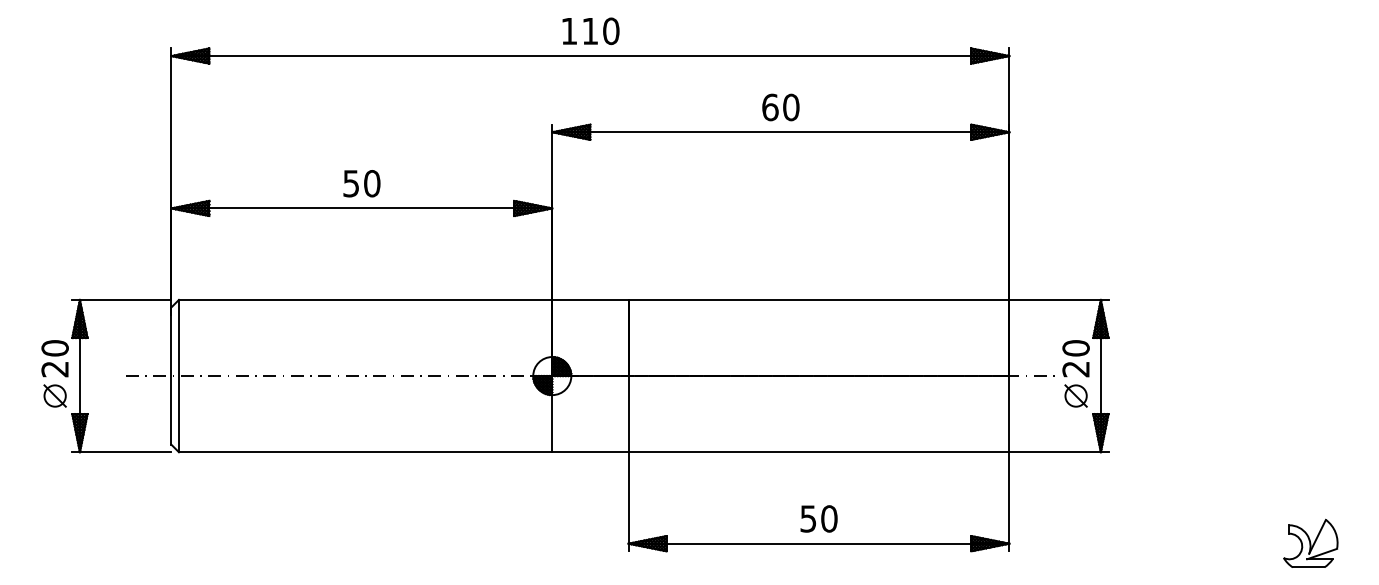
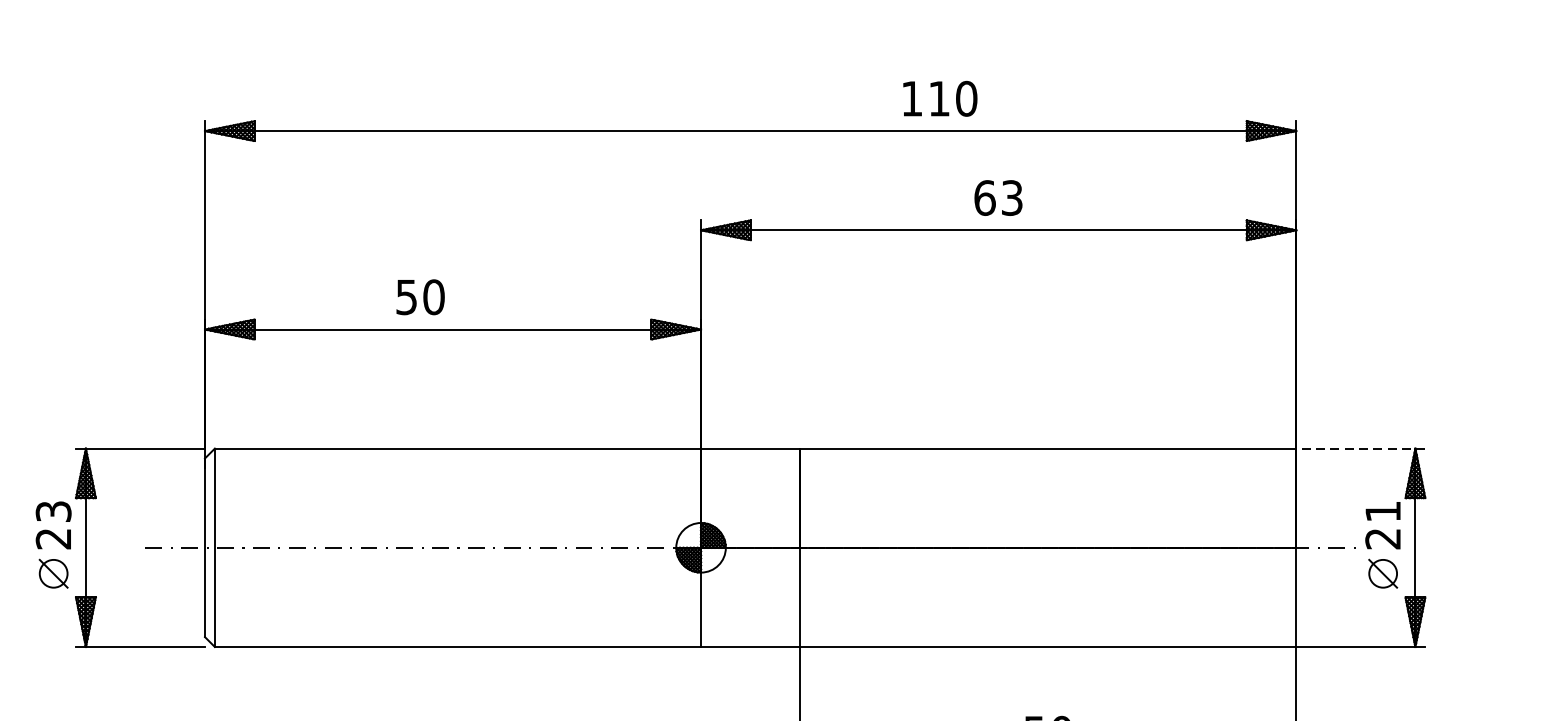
text: (590, 31) -> (939, 99), moved
text: (791, 107) -> (1012, 198), 60 -> 63
text: (361, 183) -> (420, 297), moved
line: (1058, 299) -> (1360, 448), solid -> dashed
text: (54, 348) -> (52, 511), 20 -> 23
text: (1075, 348) -> (1382, 511), 20 -> 21

